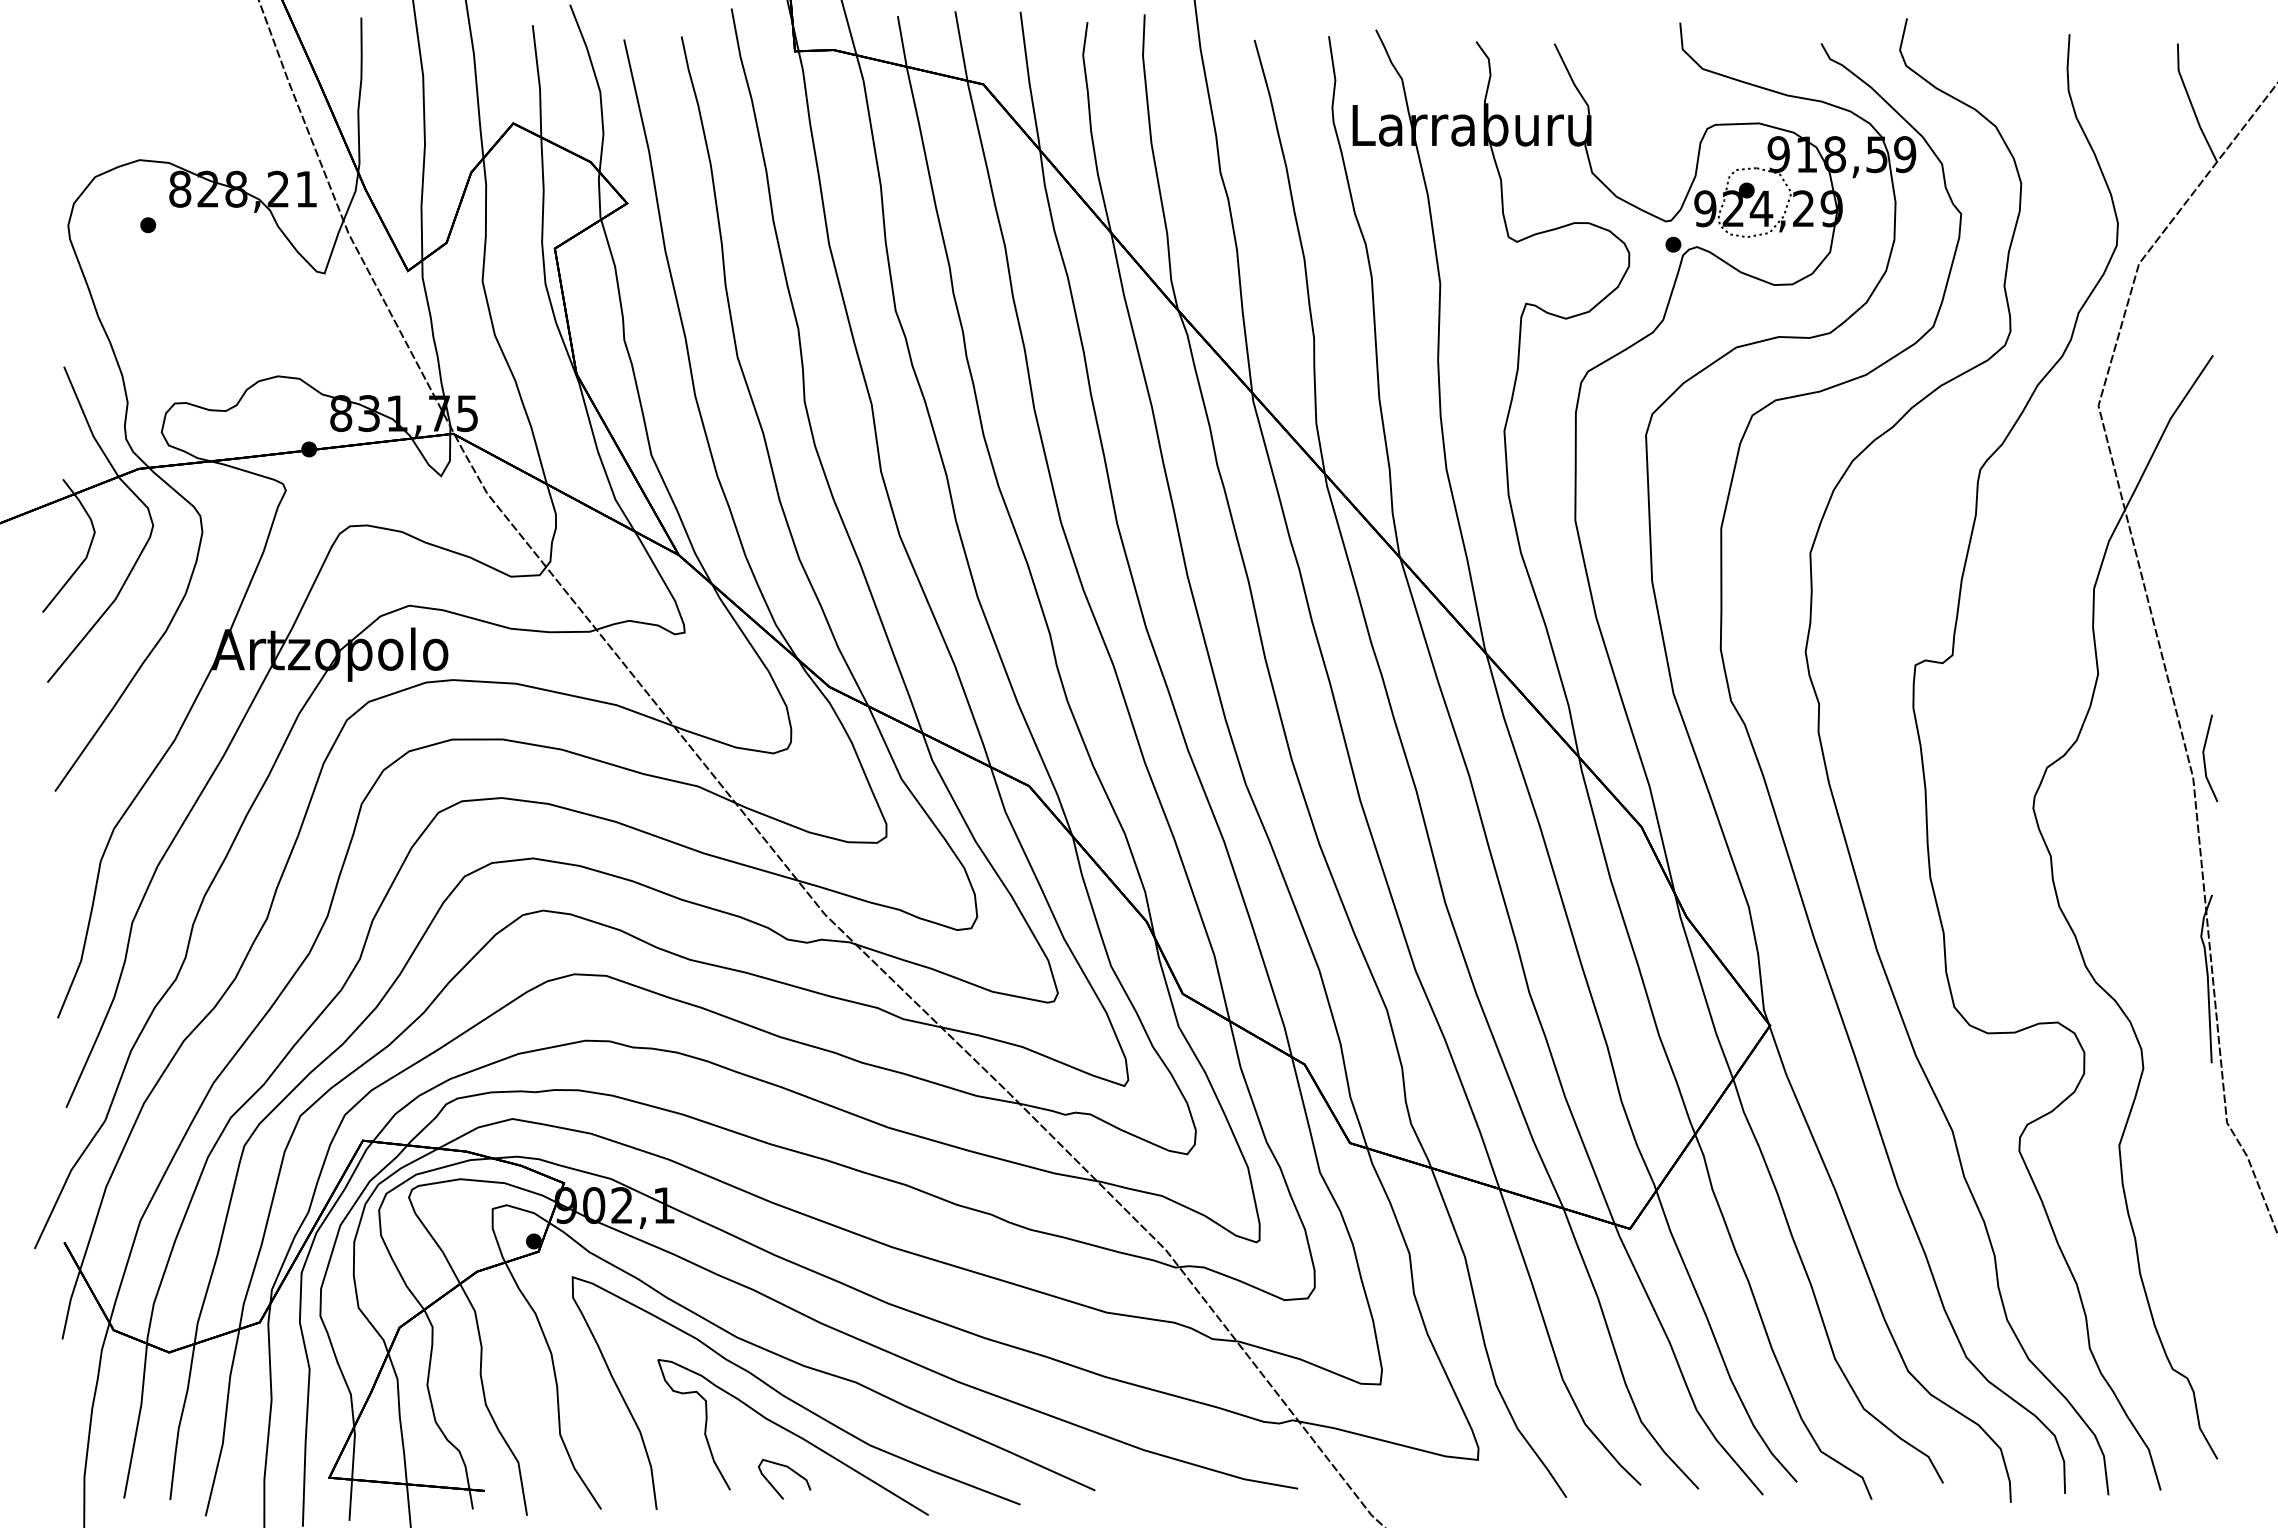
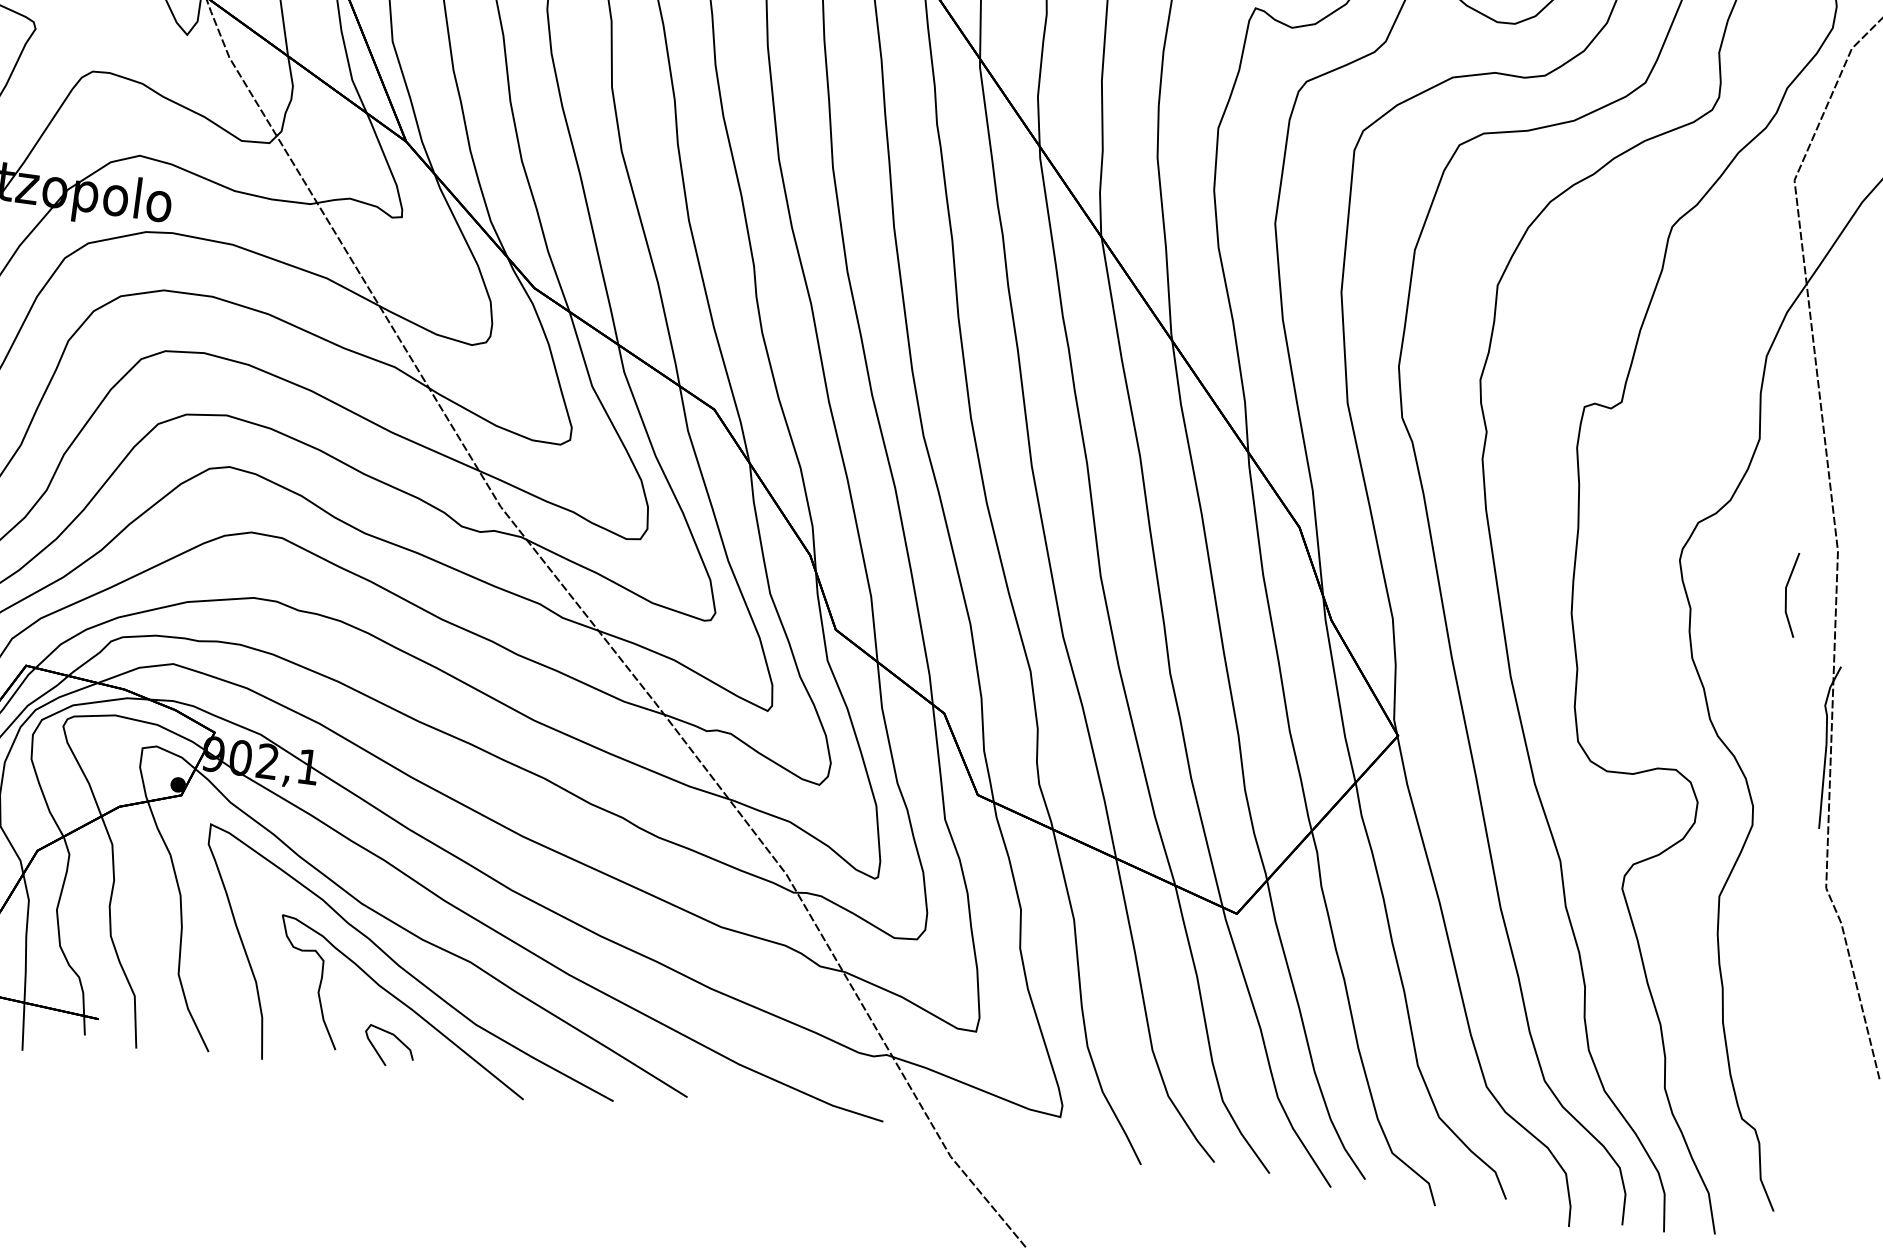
line: (2205, 759) -> (1787, 595), moved

